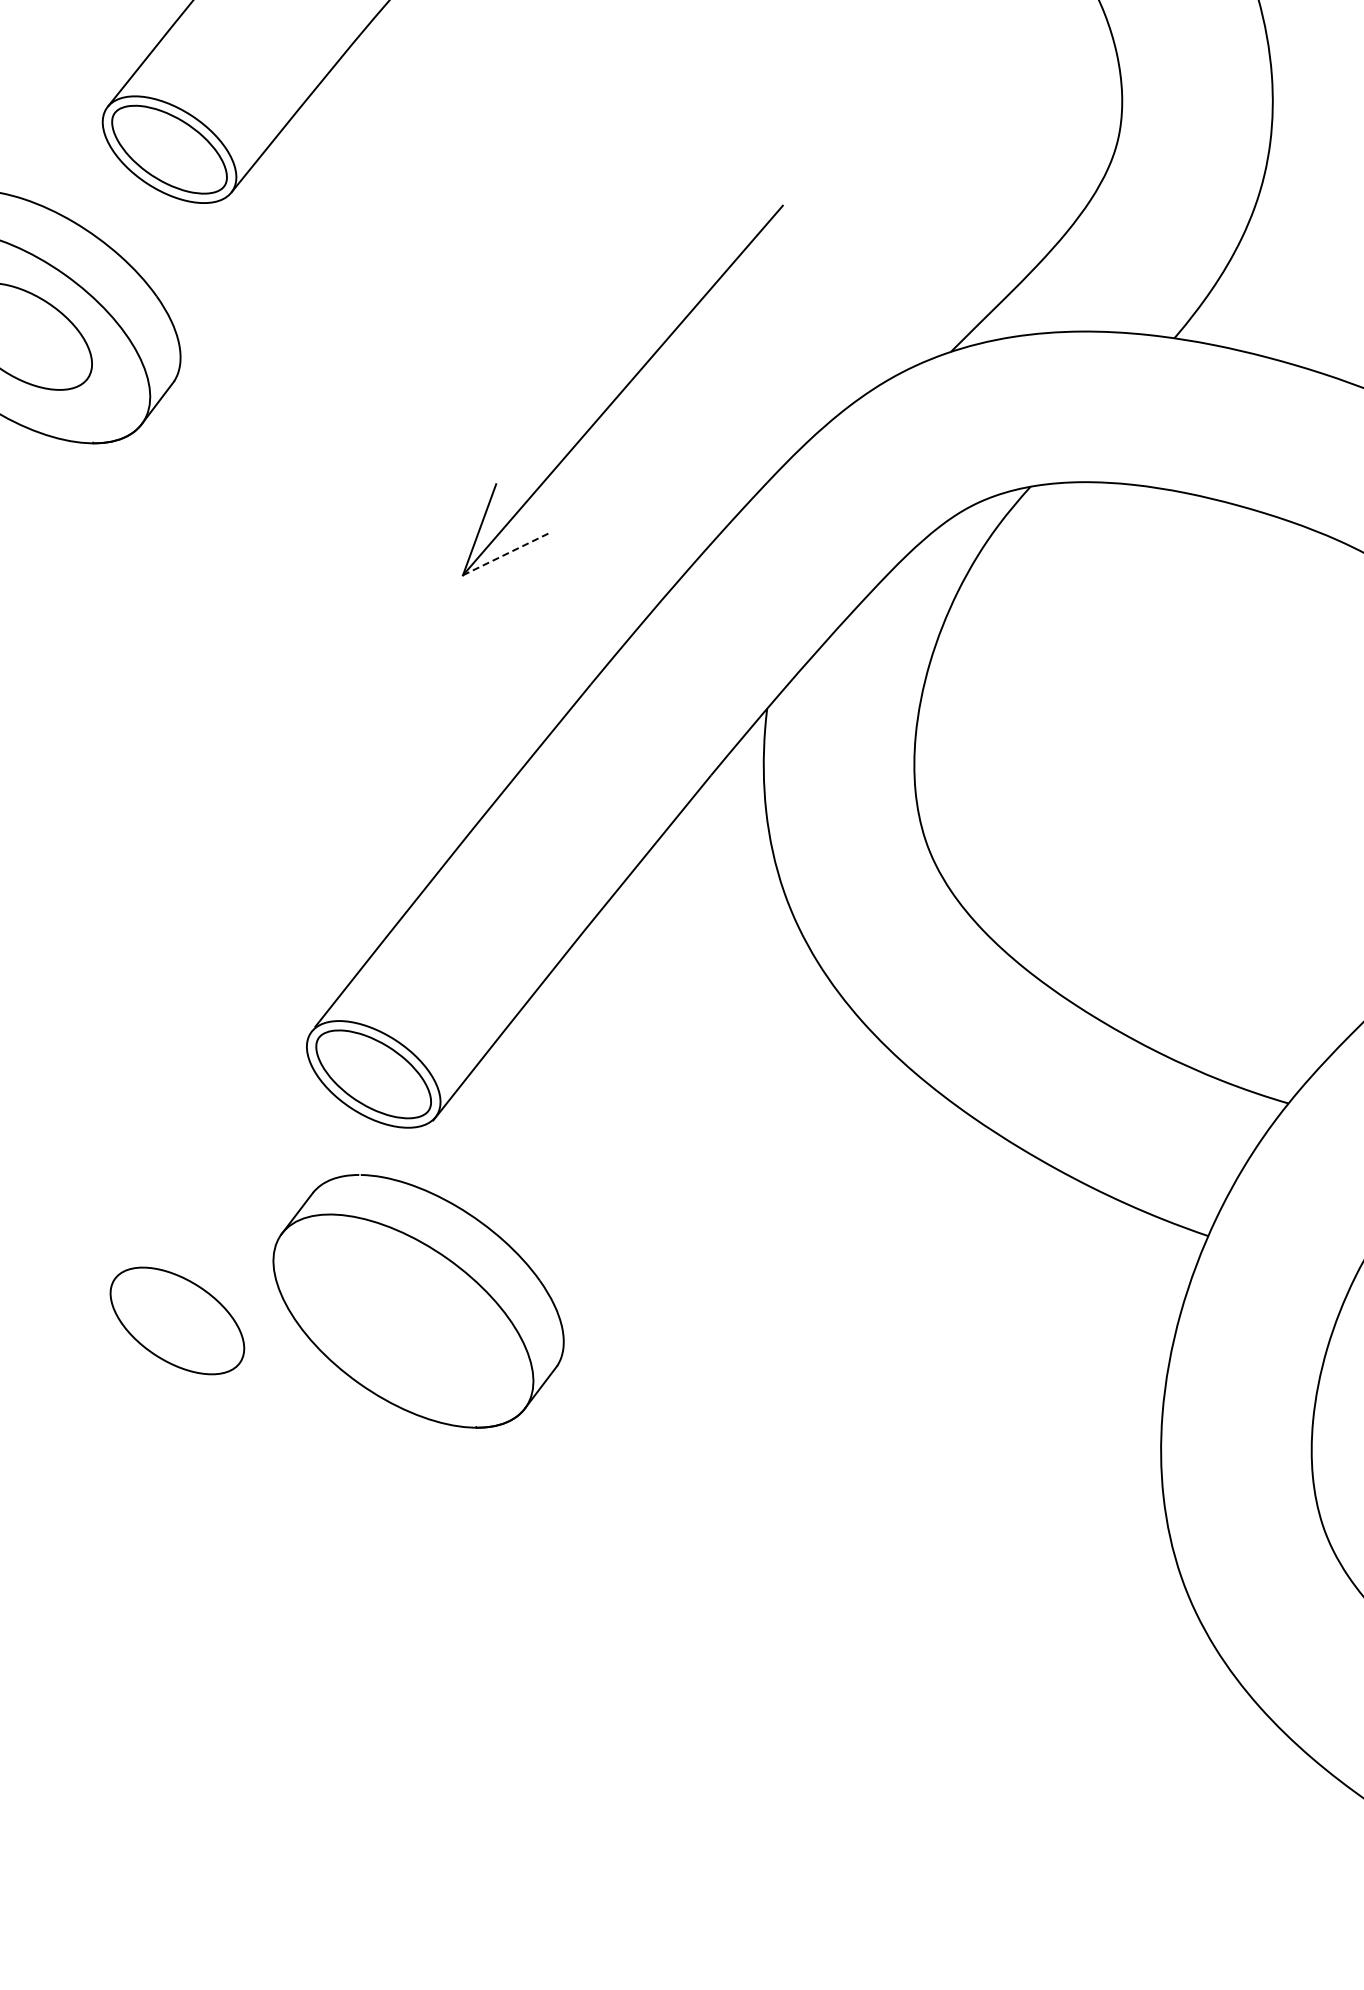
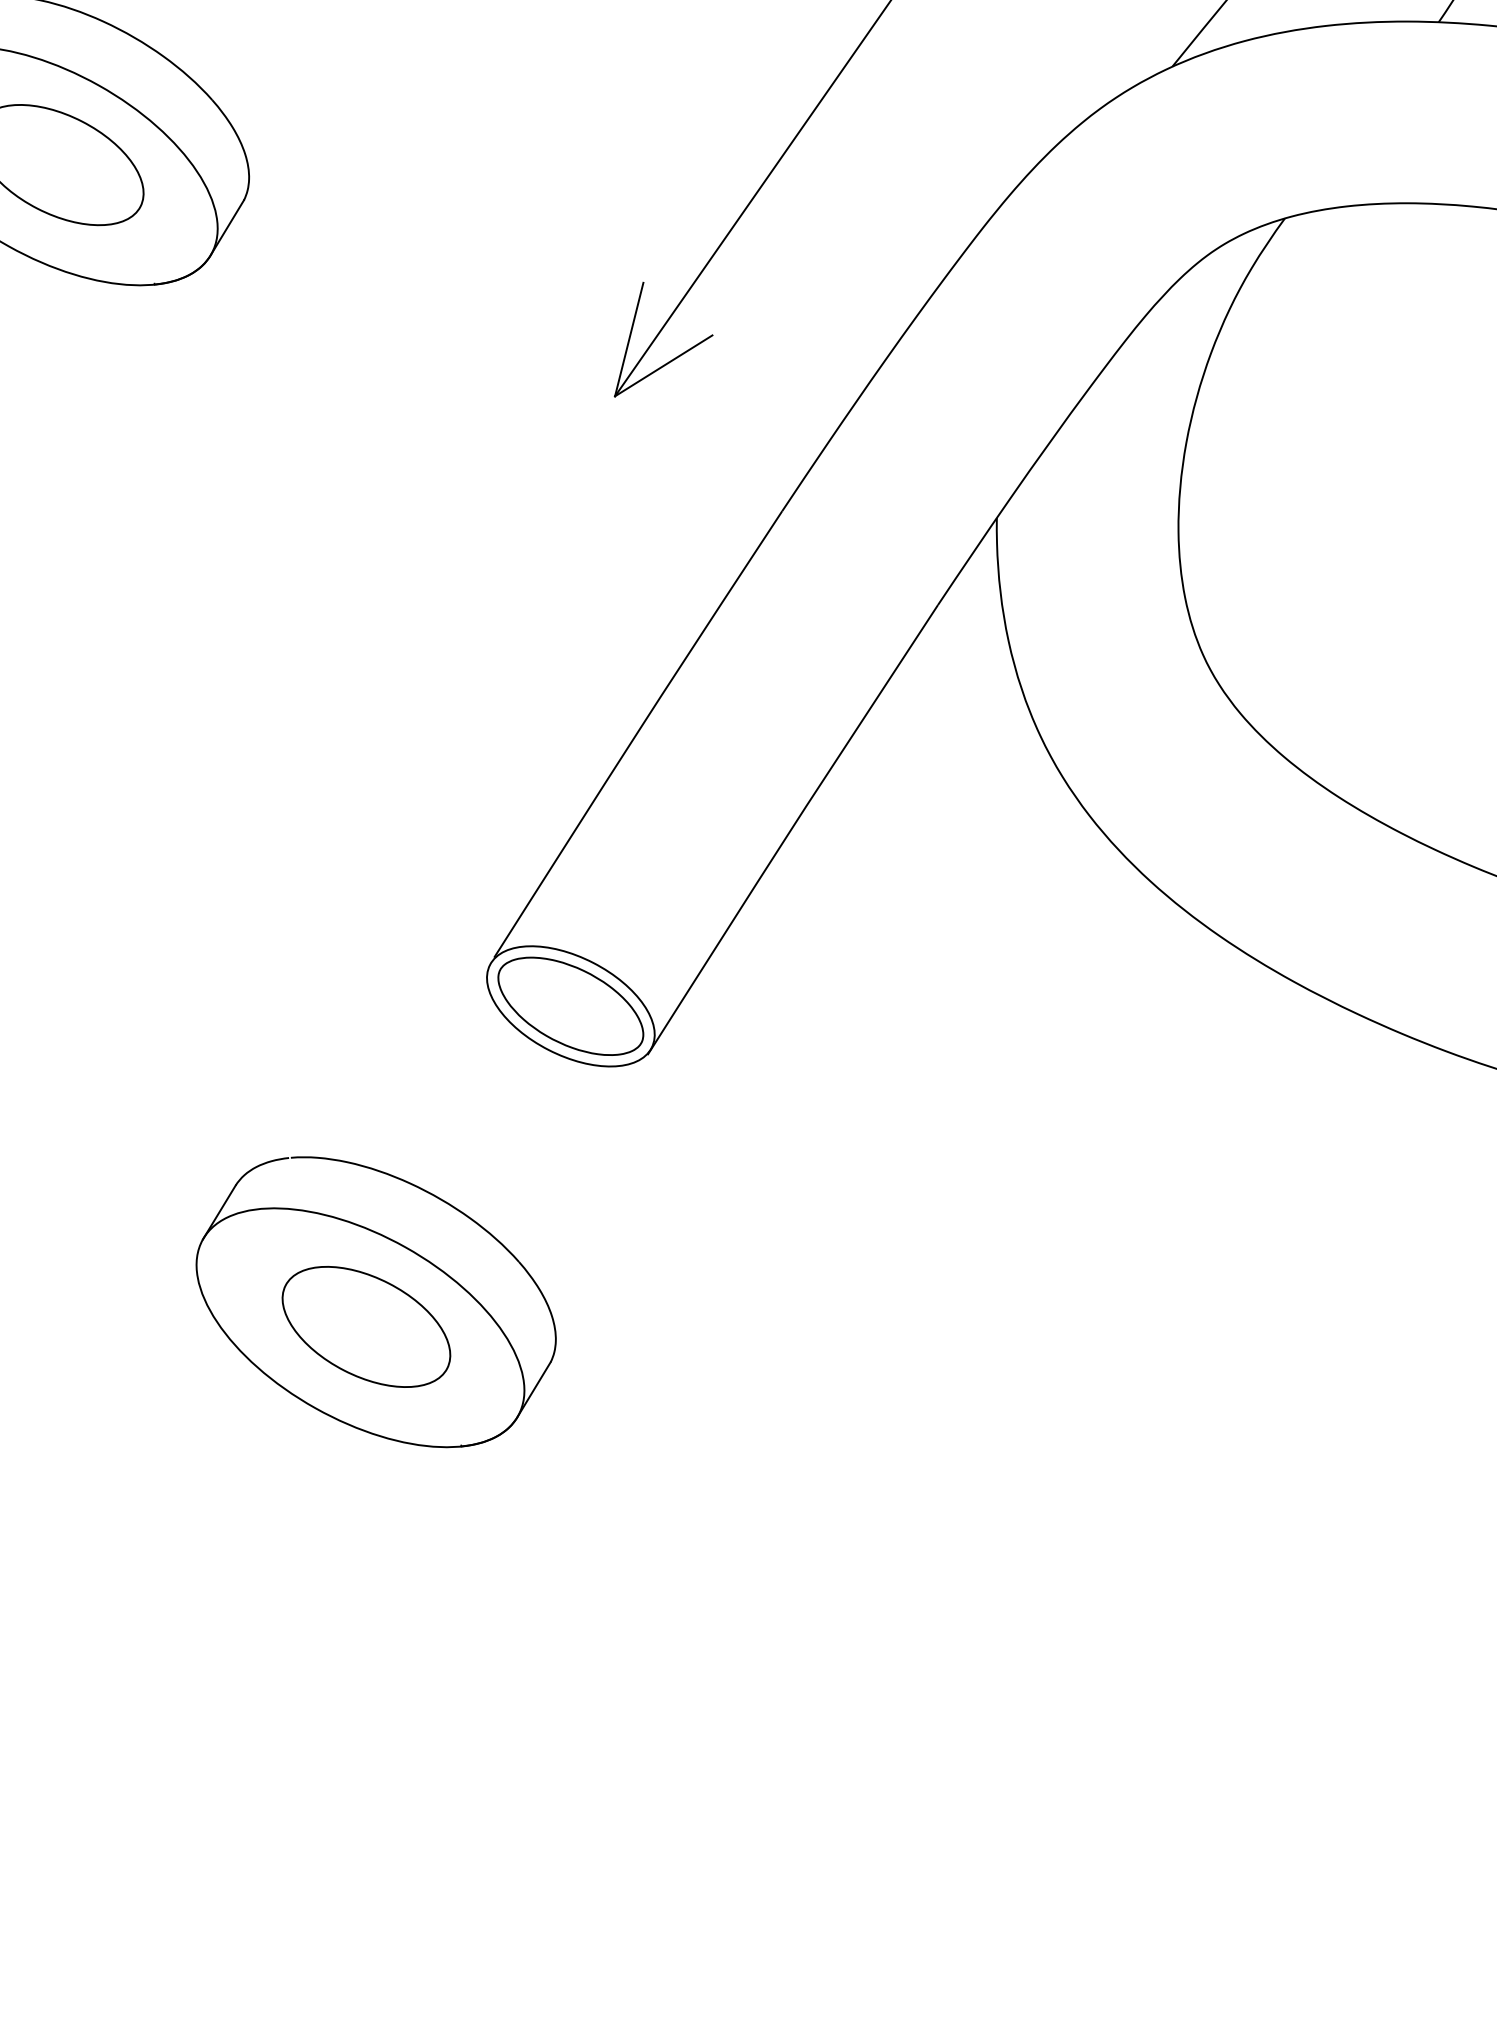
line: (505, 554) -> (663, 365), dashed -> solid
part: (418, 1301) -> (376, 1302), moved

